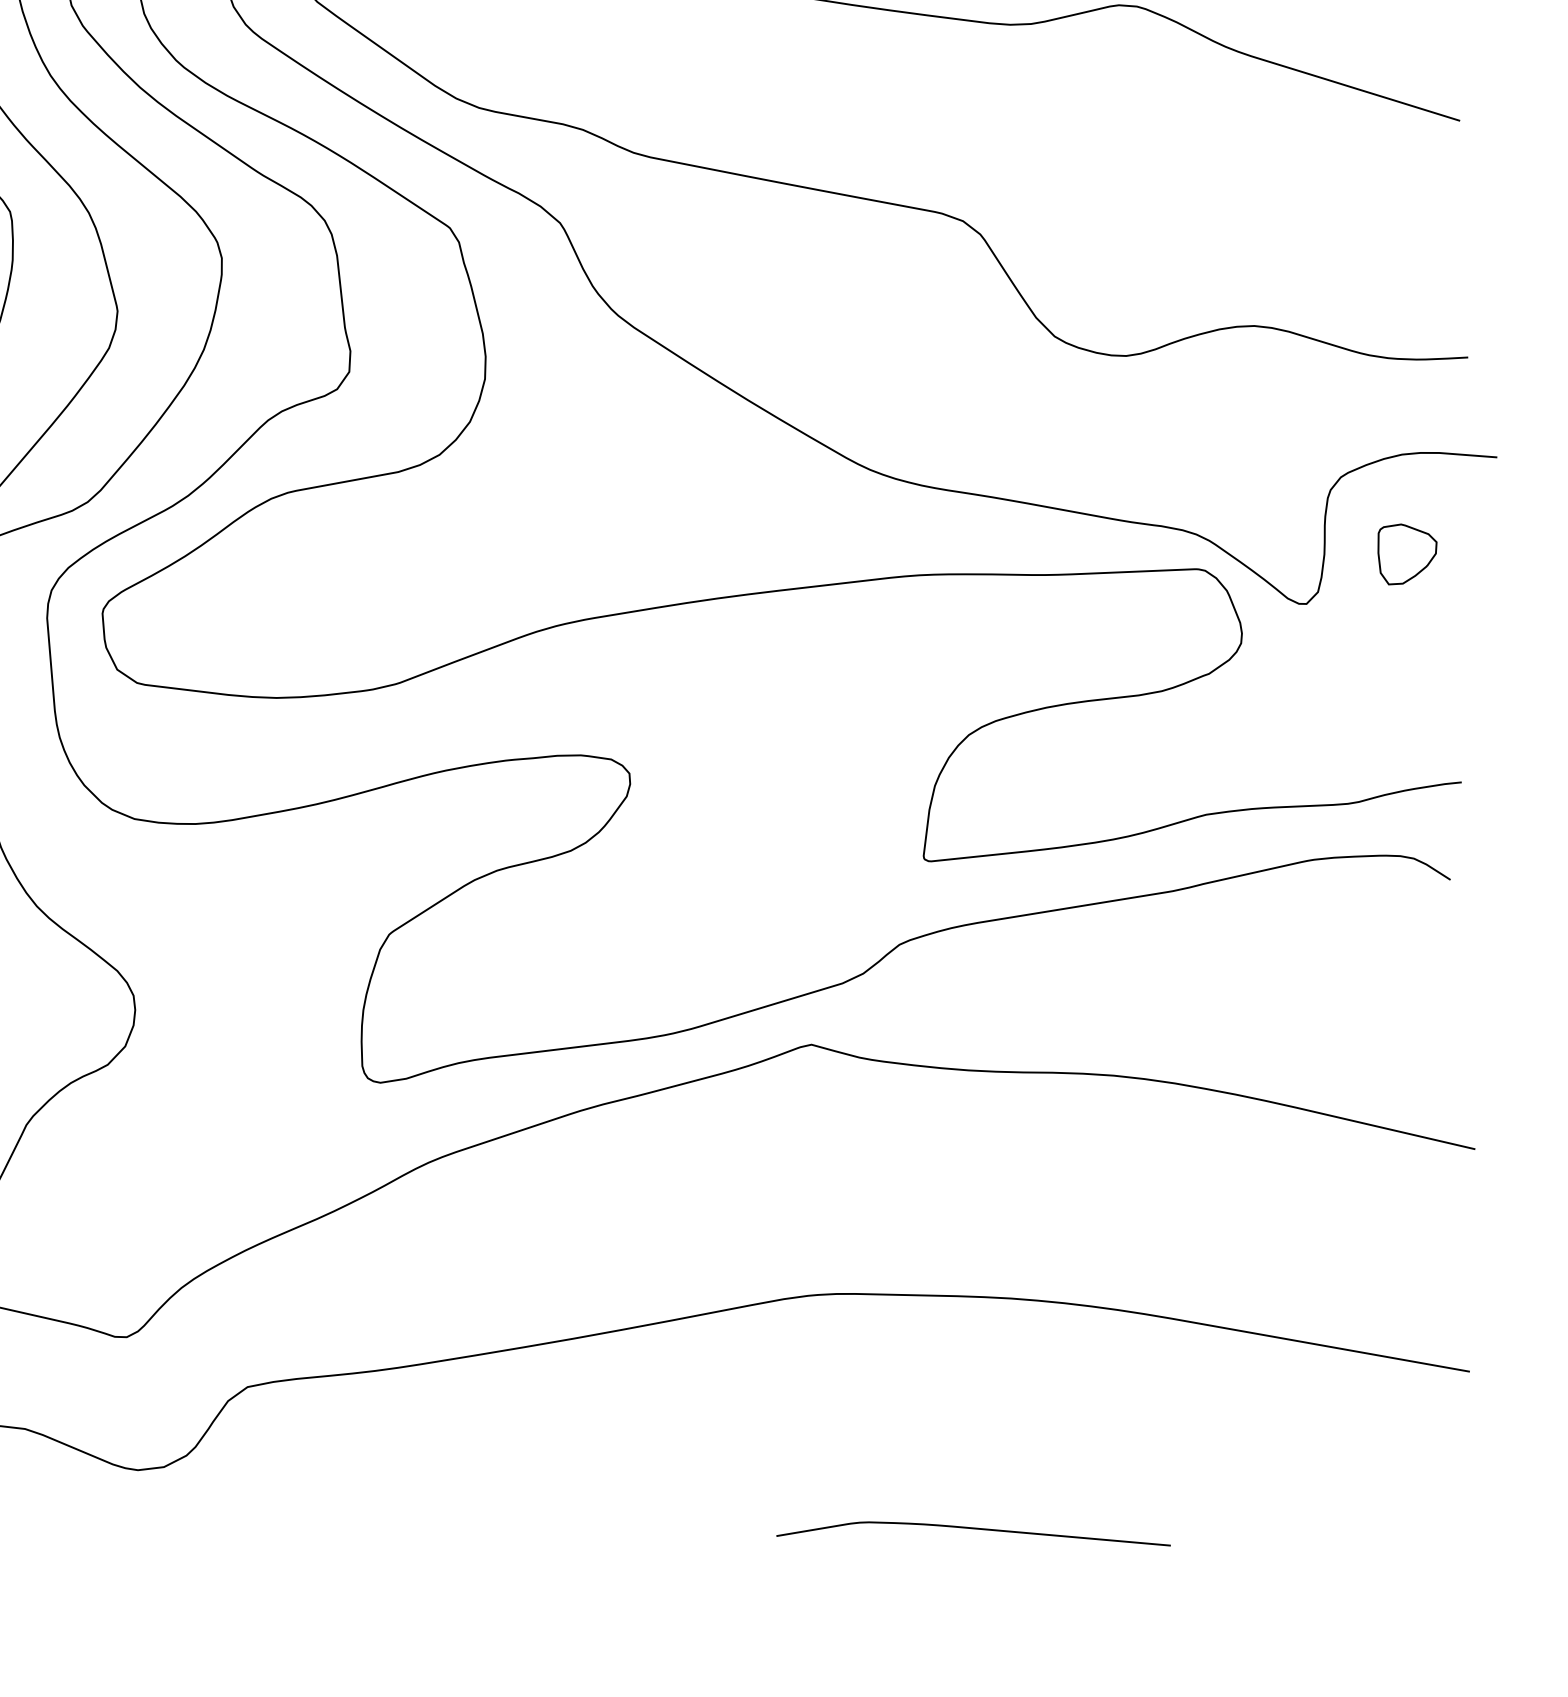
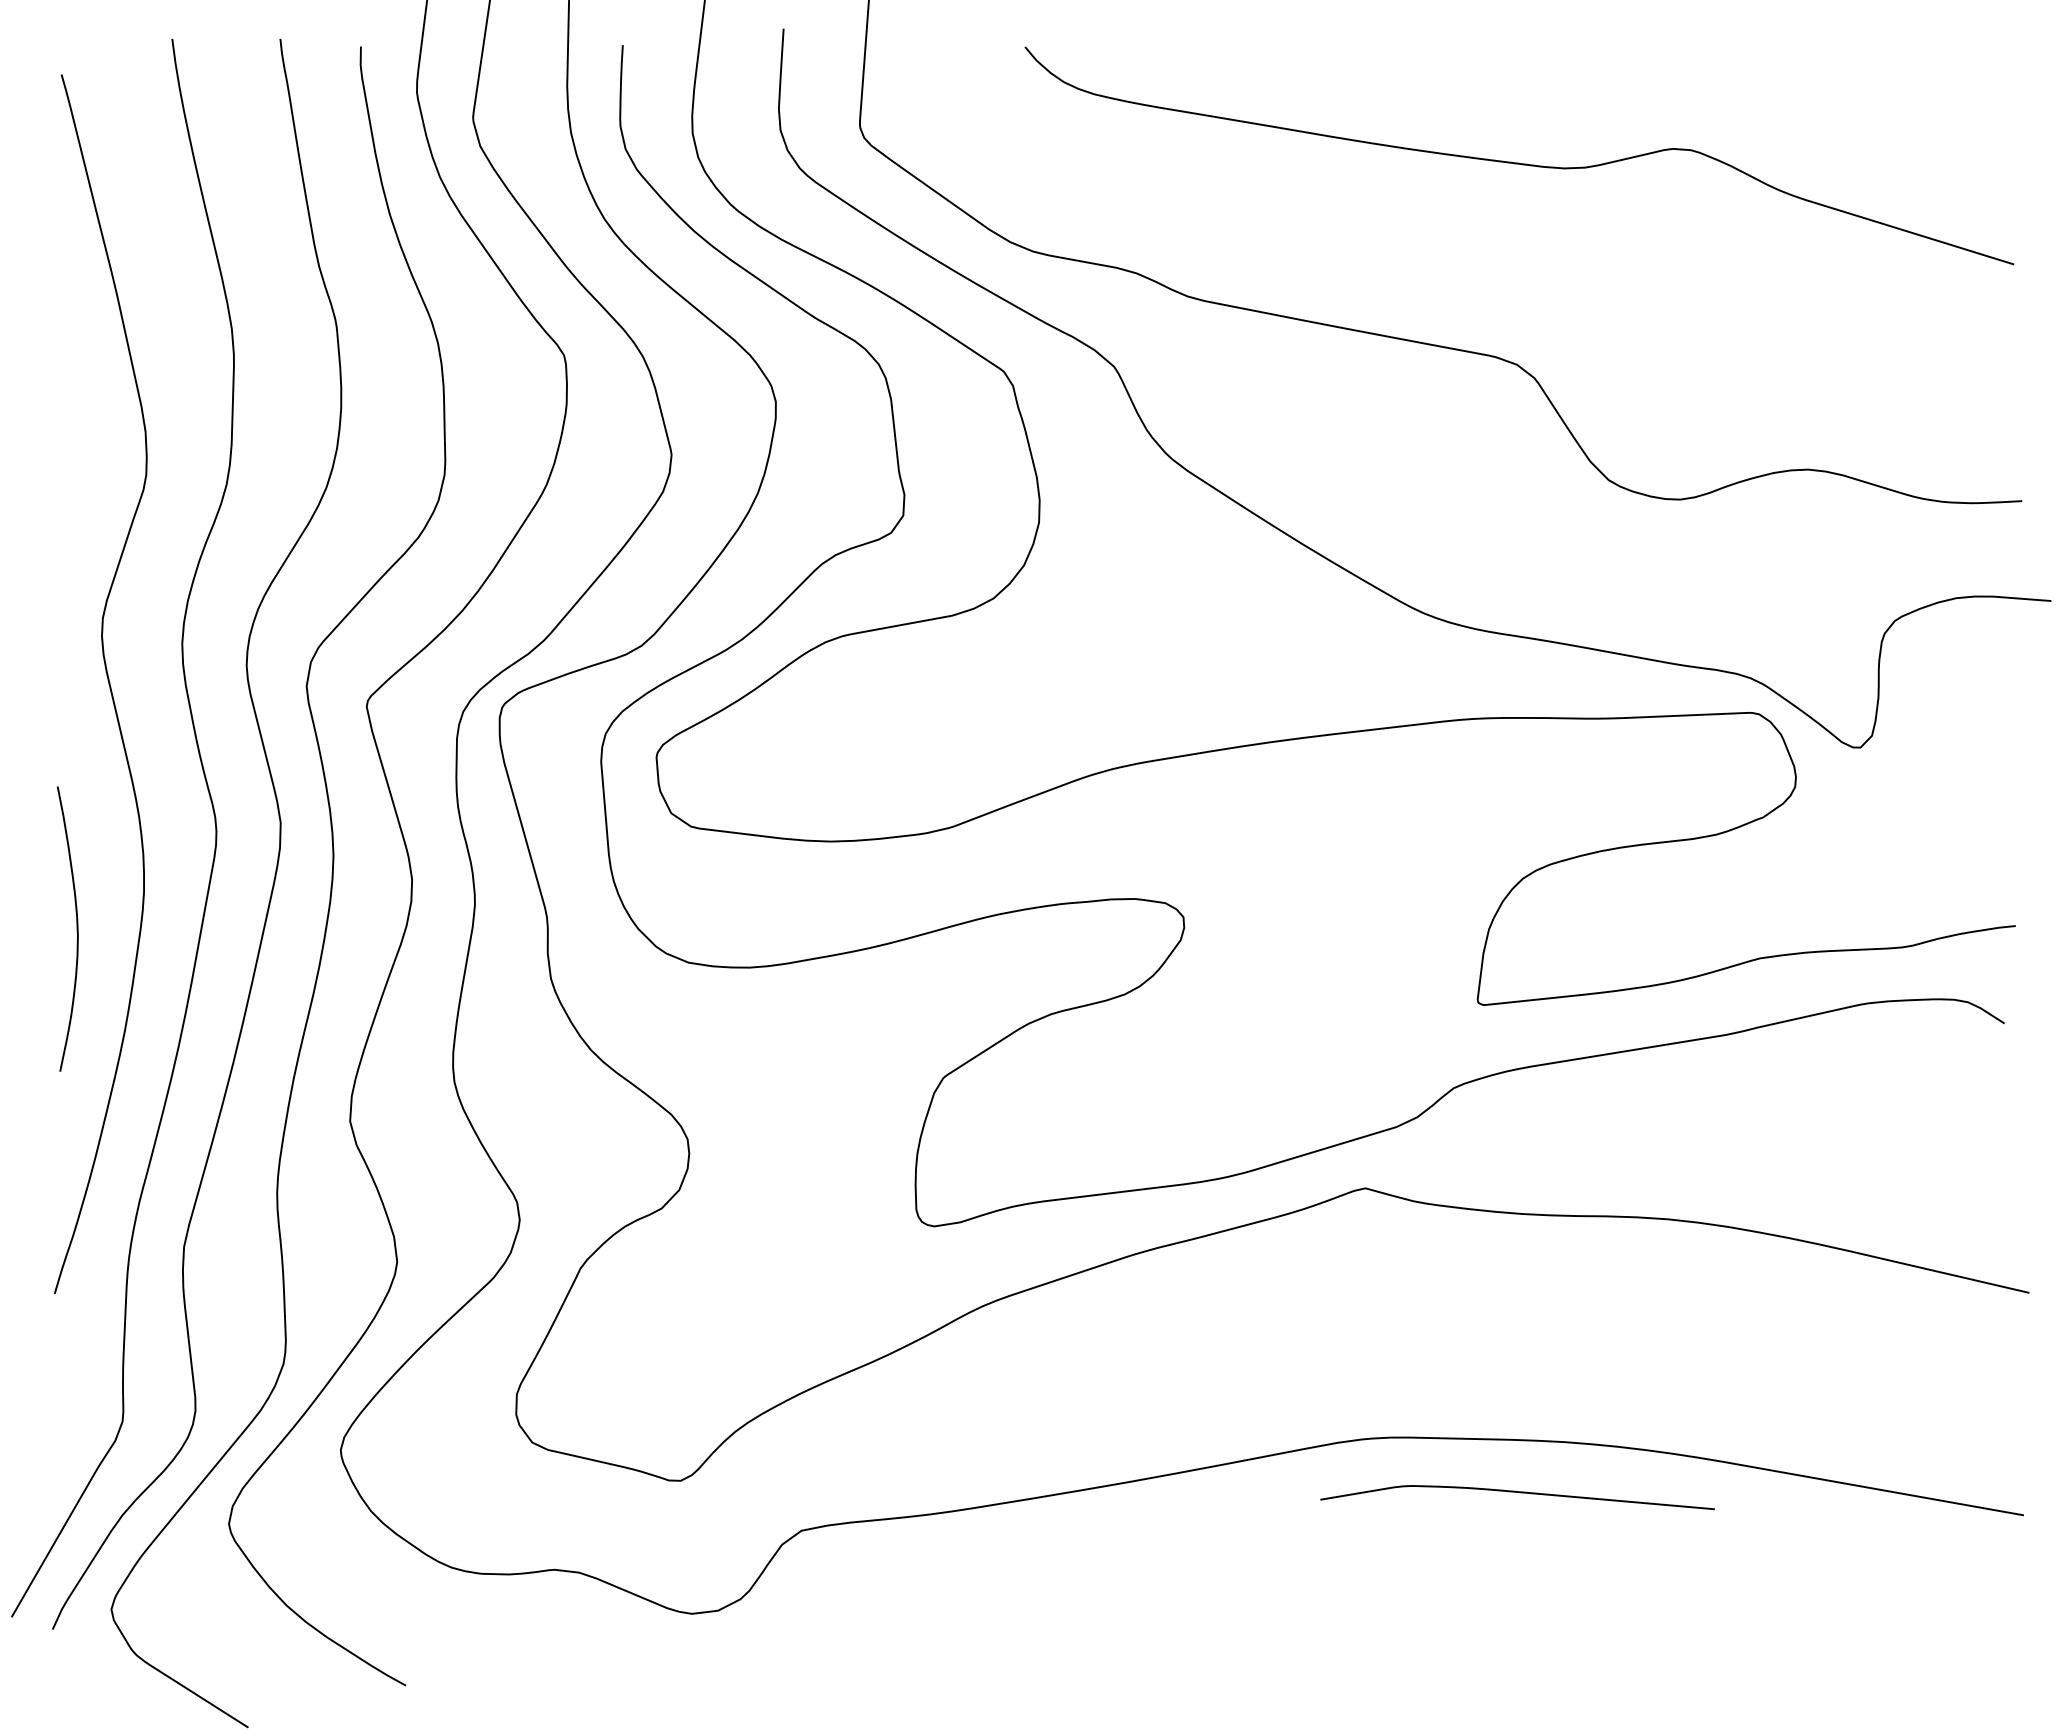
part: (1407, 553) -> (1961, 697), removed
curve: (975, 1529) -> (1519, 1493), moved

